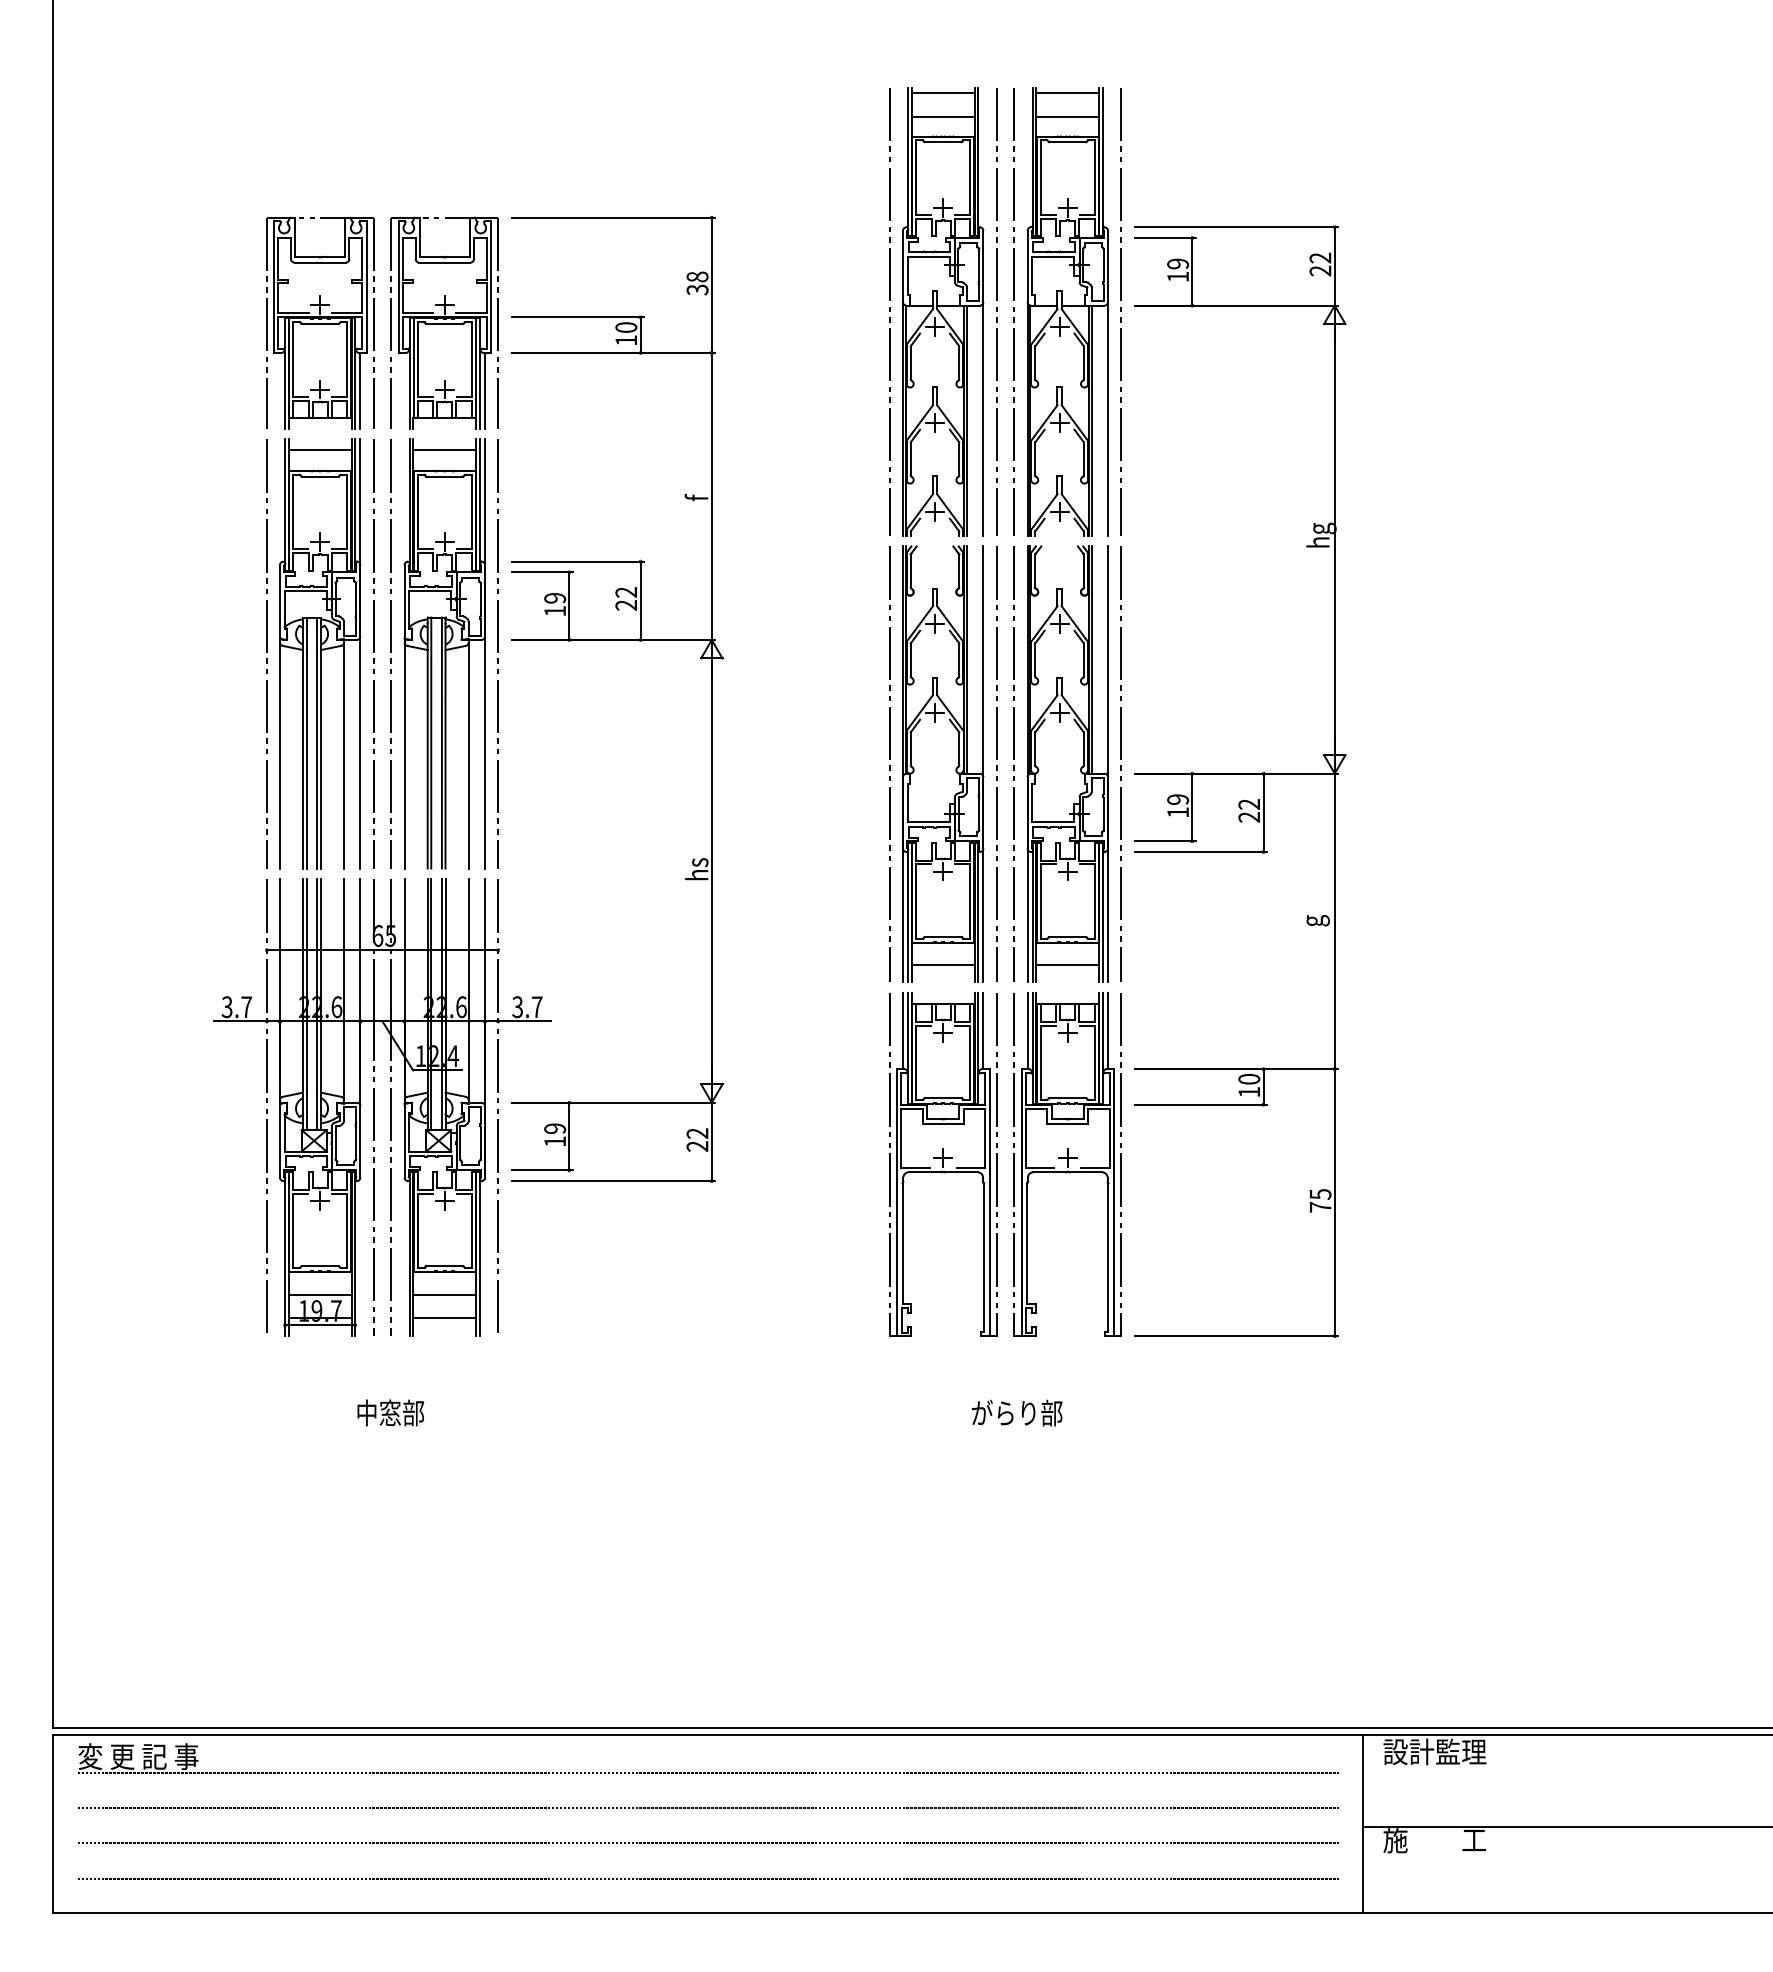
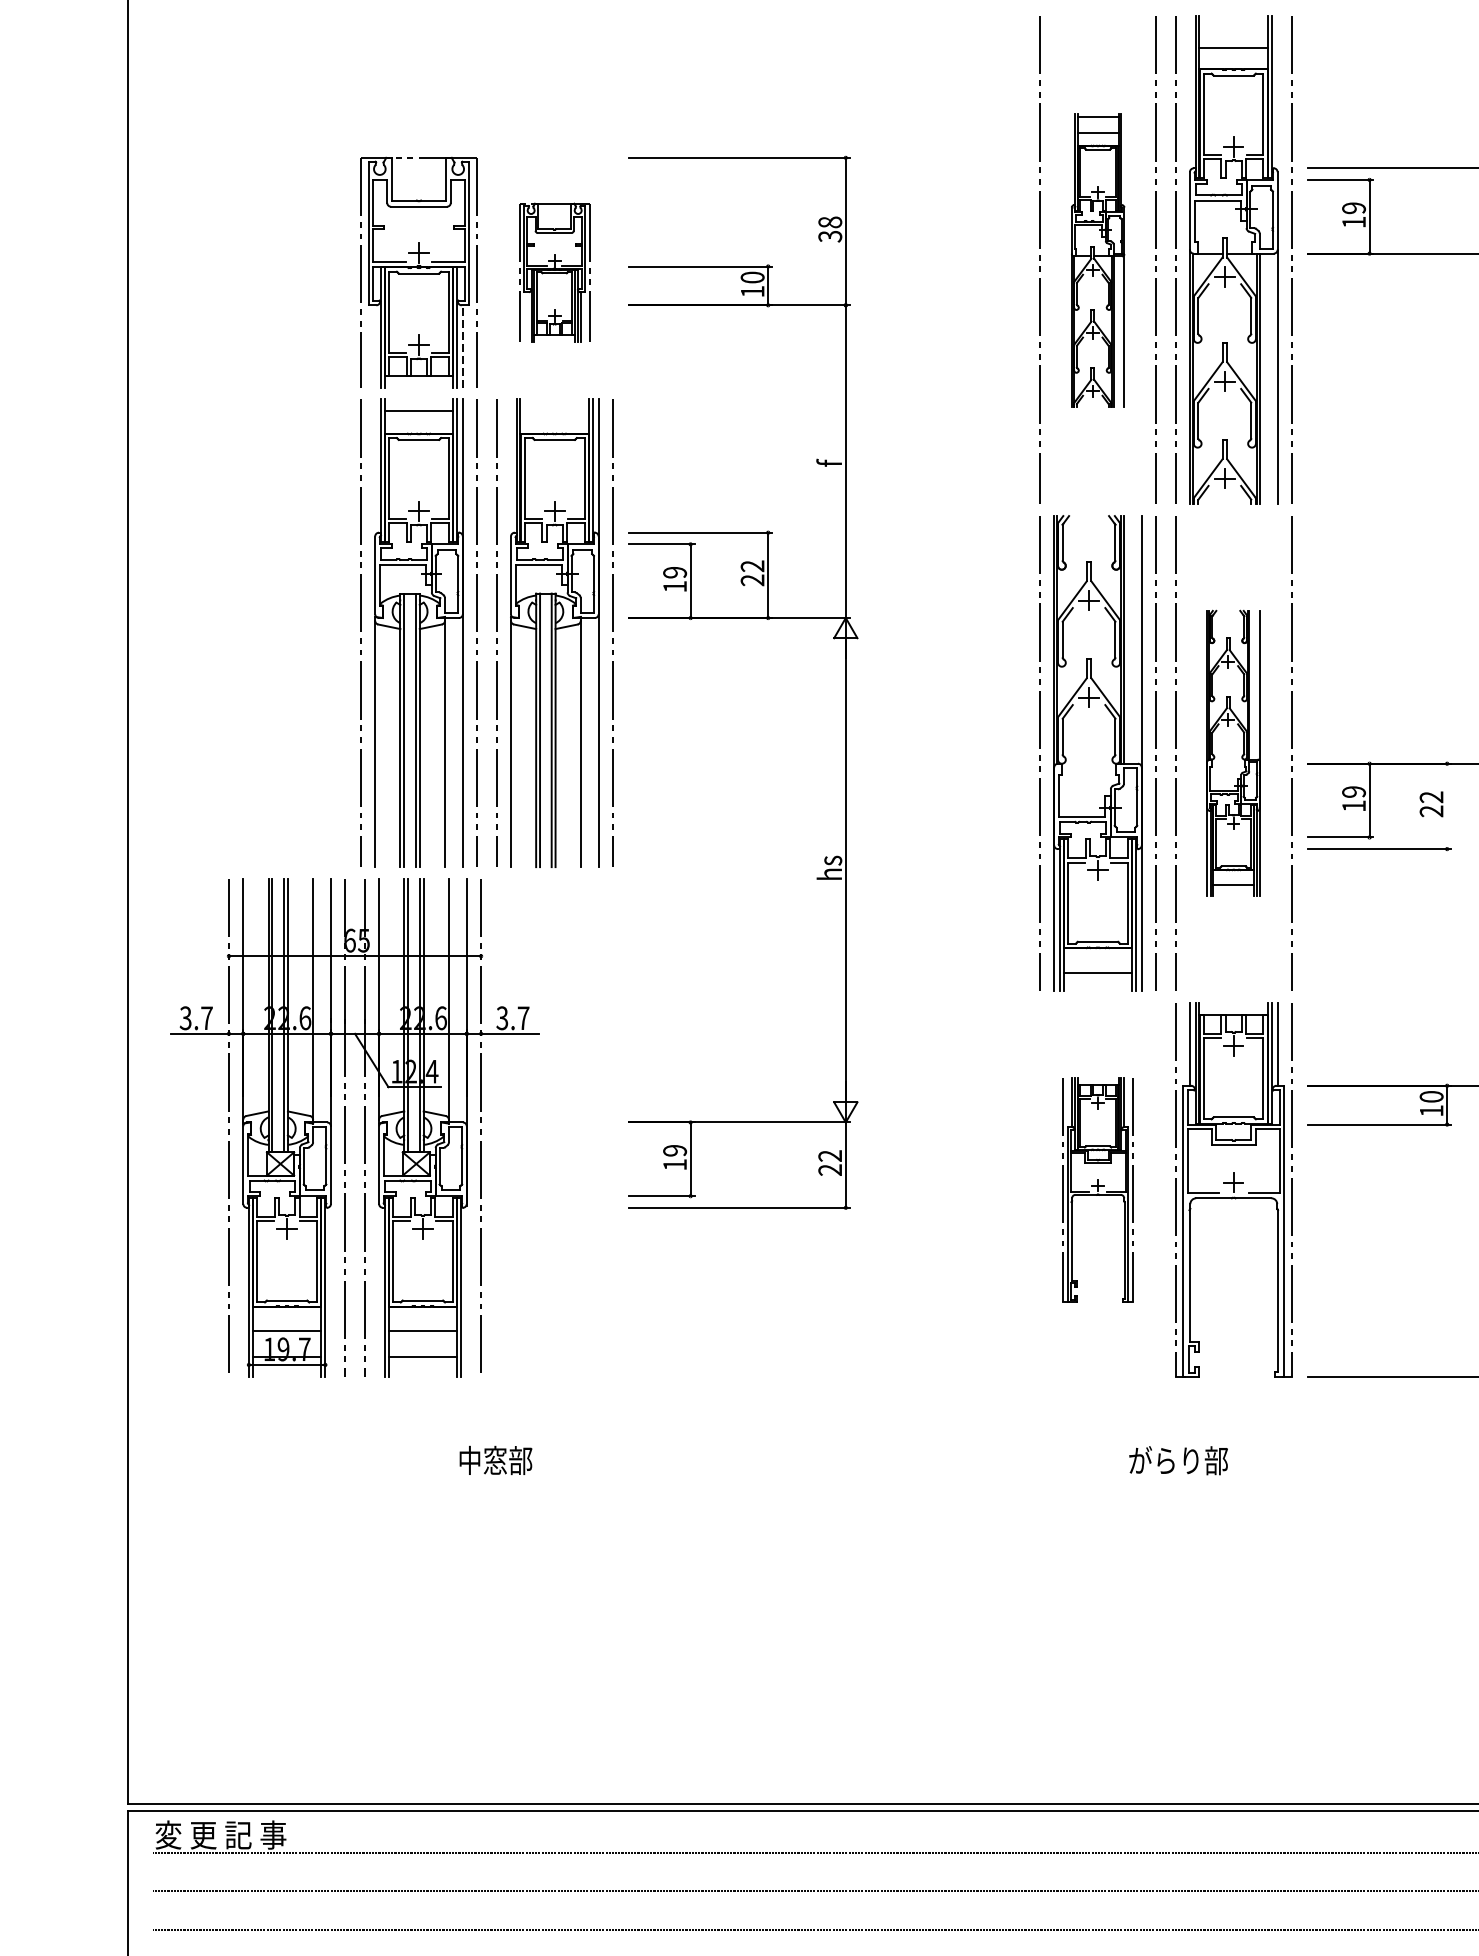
line: (1067, 93) -> (1233, 22), removed
part: (943, 311) -> (1098, 260), size x0.6
part: (444, 322) -> (554, 272), size x0.6
line: (360, 390) -> (462, 346), solid -> dashed
line: (444, 450) -> (554, 411), removed
part: (1067, 763) -> (1233, 752), size x0.6
line: (1263, 812) -> (1447, 806), removed
part: (374, 1107) -> (346, 1127), moved
part: (943, 1164) -> (1098, 1189), size x0.6

